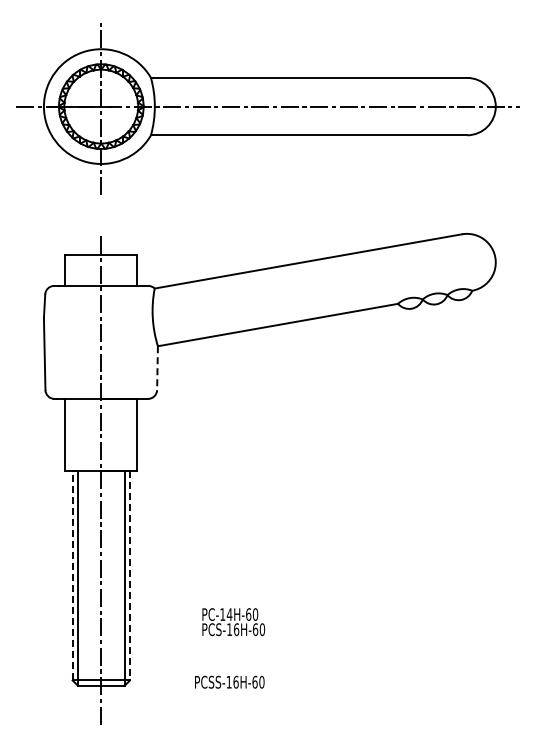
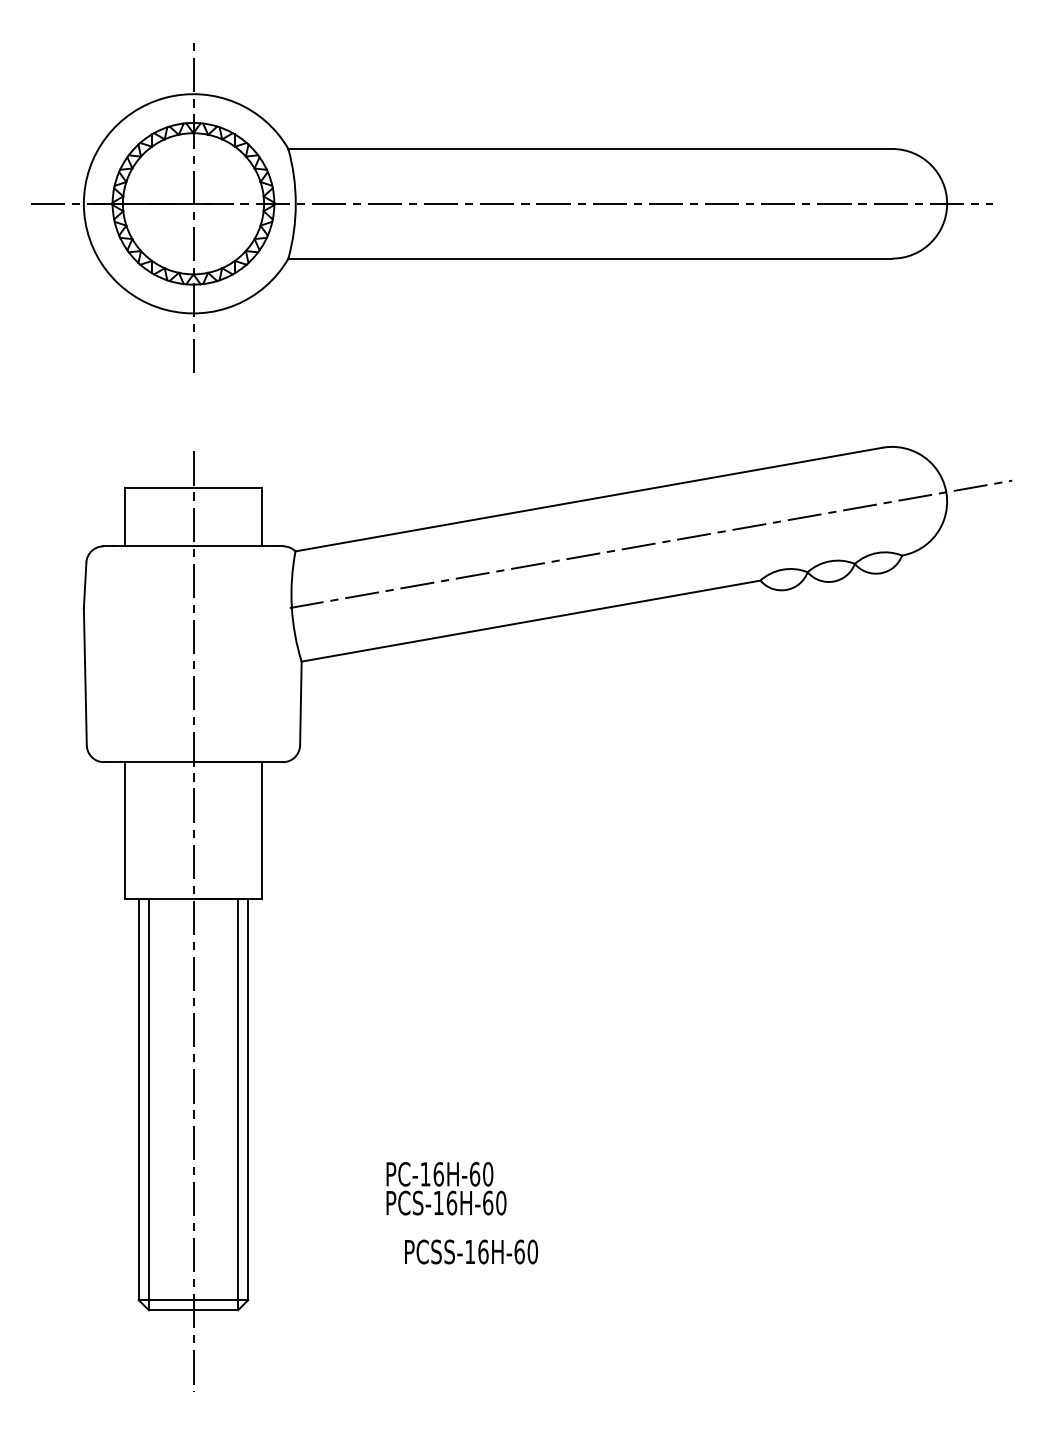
line: (340, 284) -> (650, 543), added
line: (157, 368) -> (300, 704), dashed -> solid
line: (72, 575) -> (138, 1099), dashed -> solid
line: (130, 575) -> (249, 1099), dashed -> solid
text: (229, 614) -> (438, 1174), PC-14H-60 -> PC-16H-60
text: (229, 681) -> (470, 1250), moved

